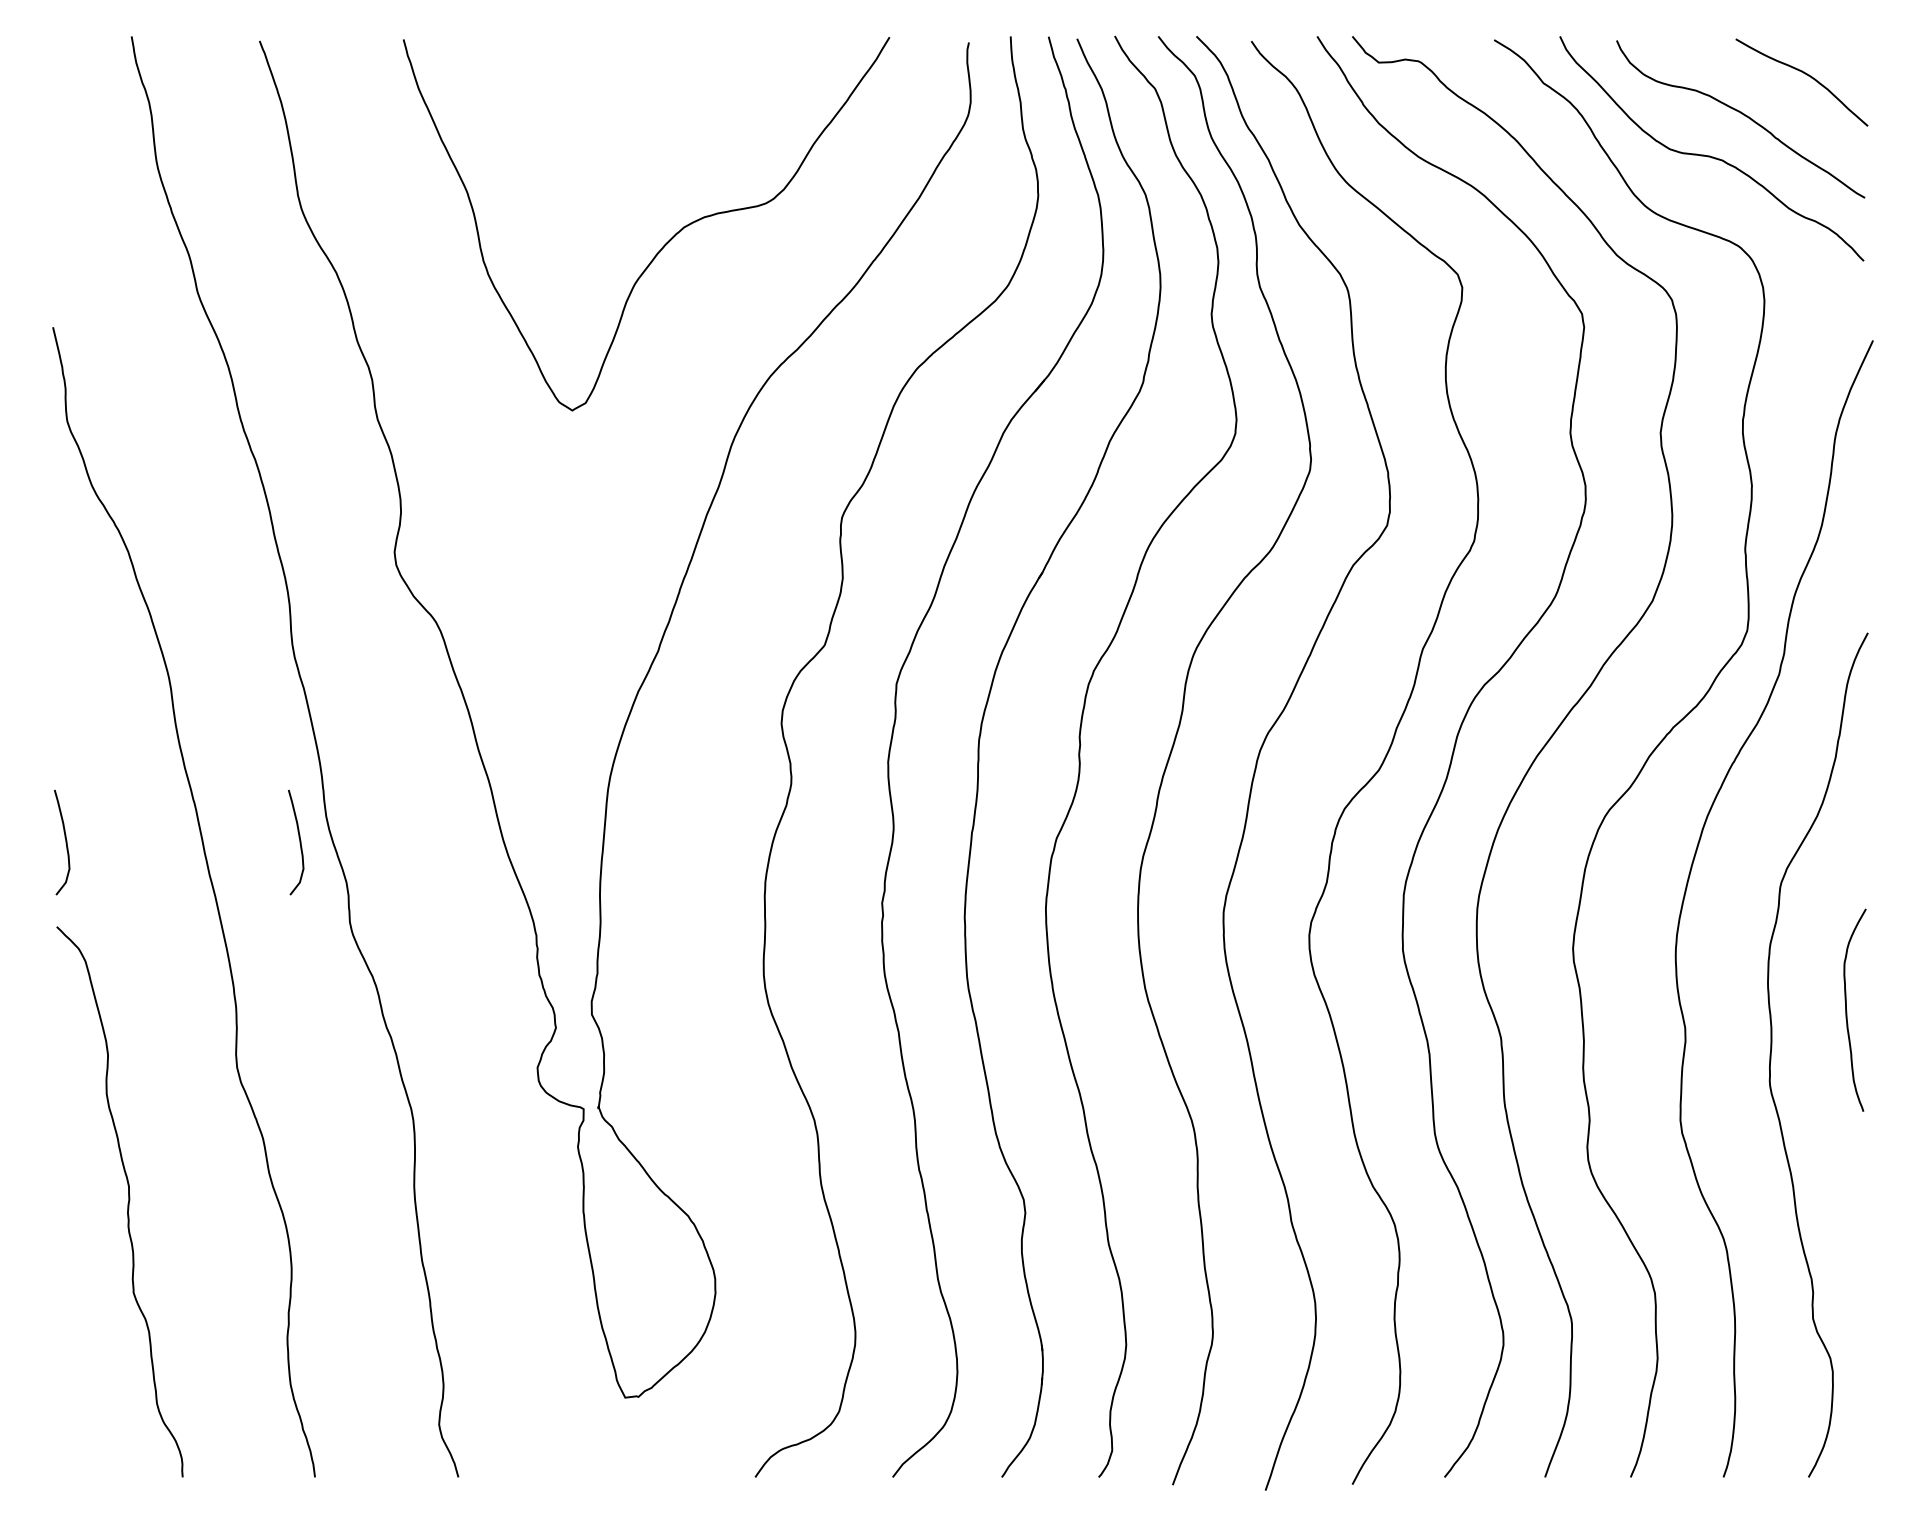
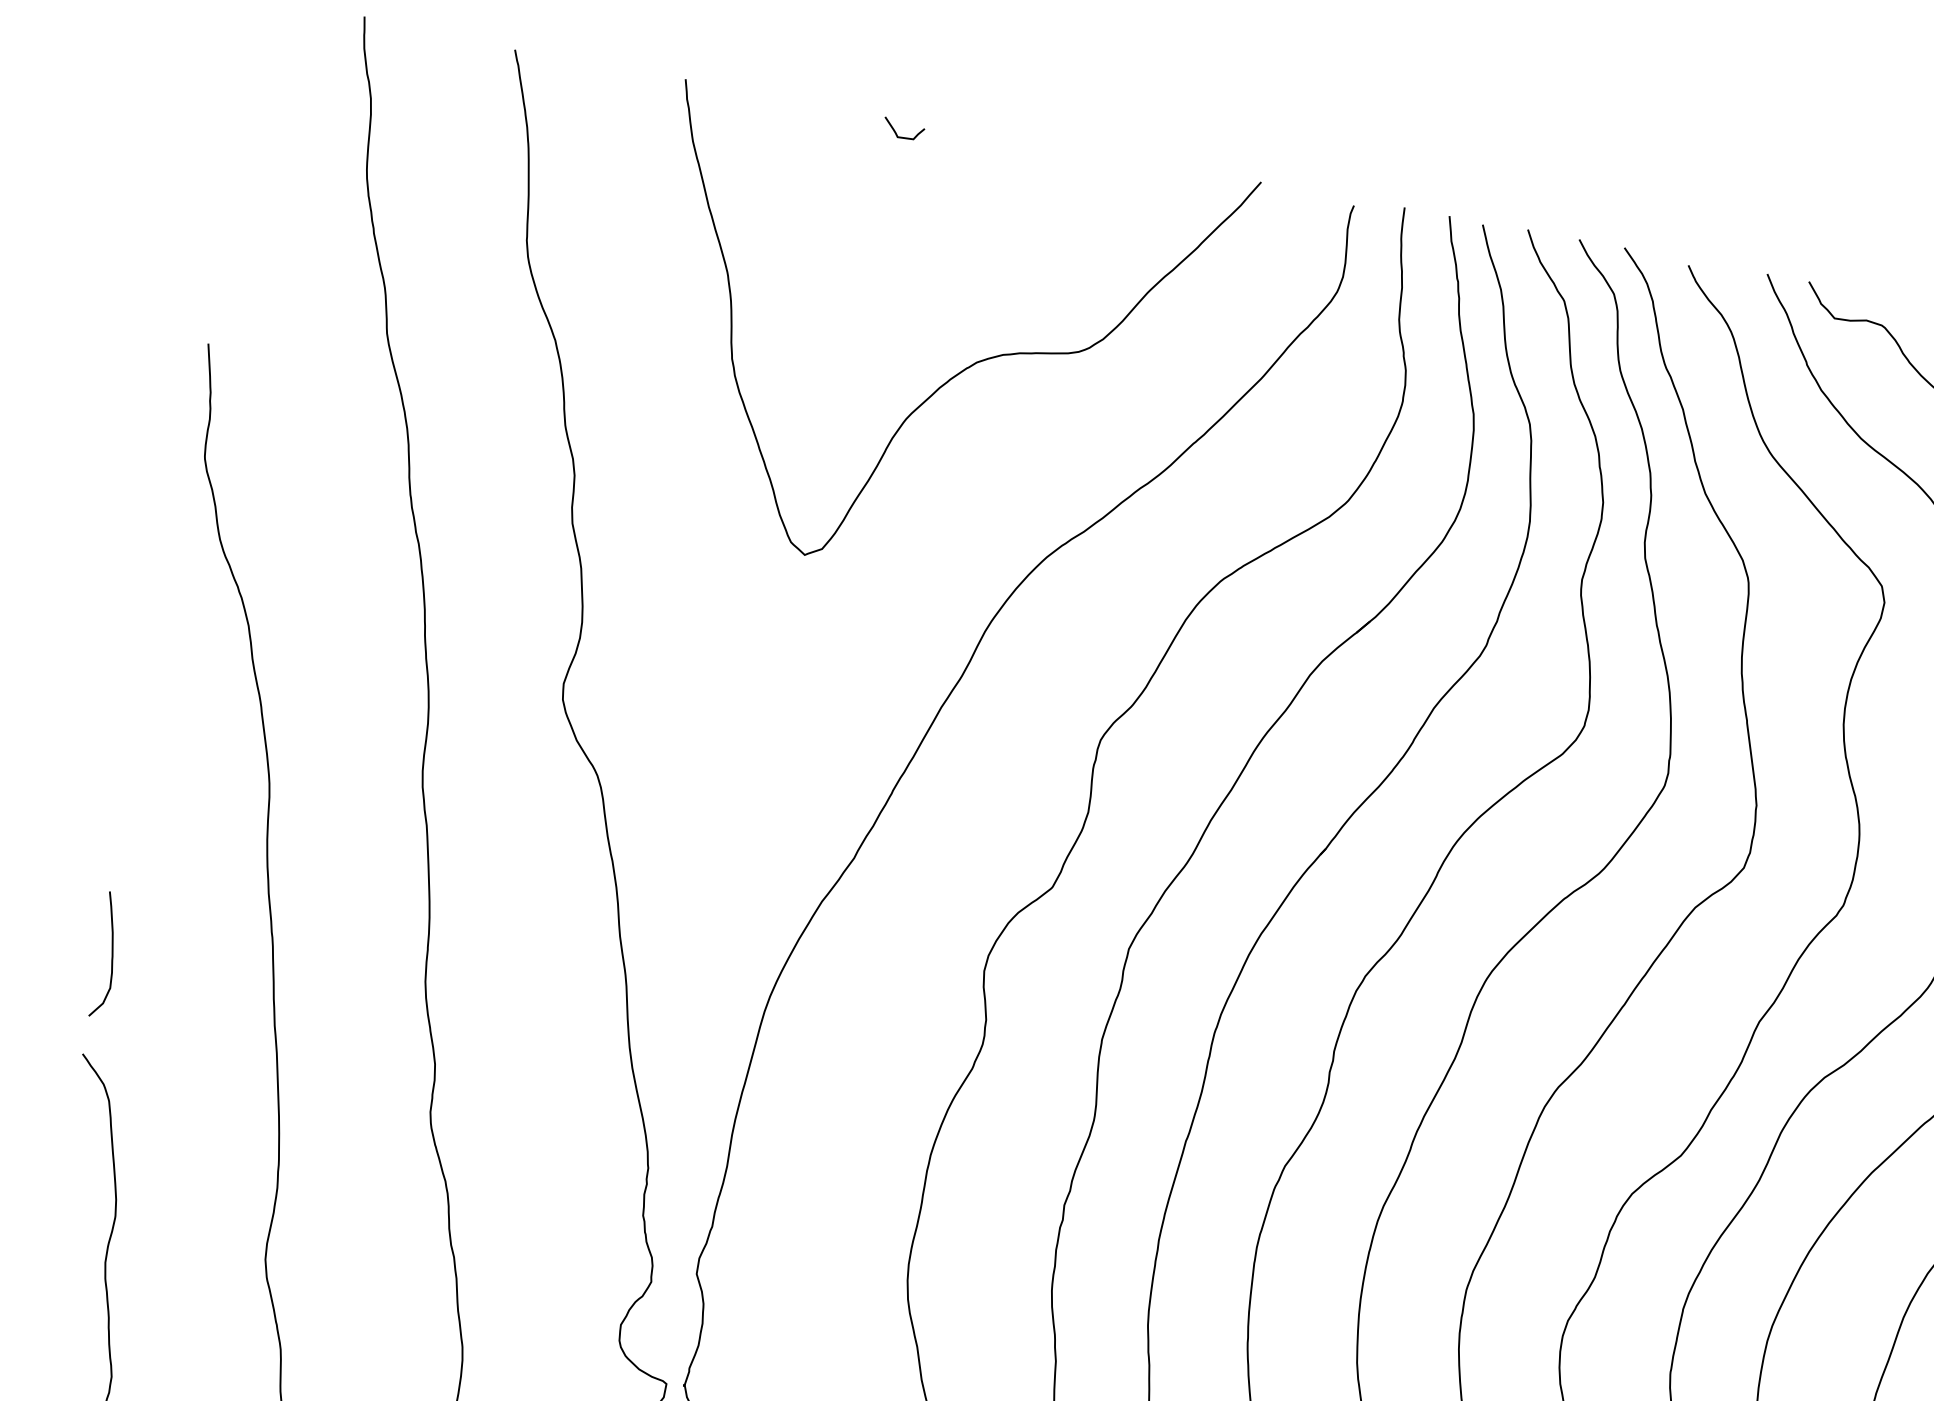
curve: (590, 53) -> (903, 136), added
curve: (299, 842) -> (388, 1006), removed

